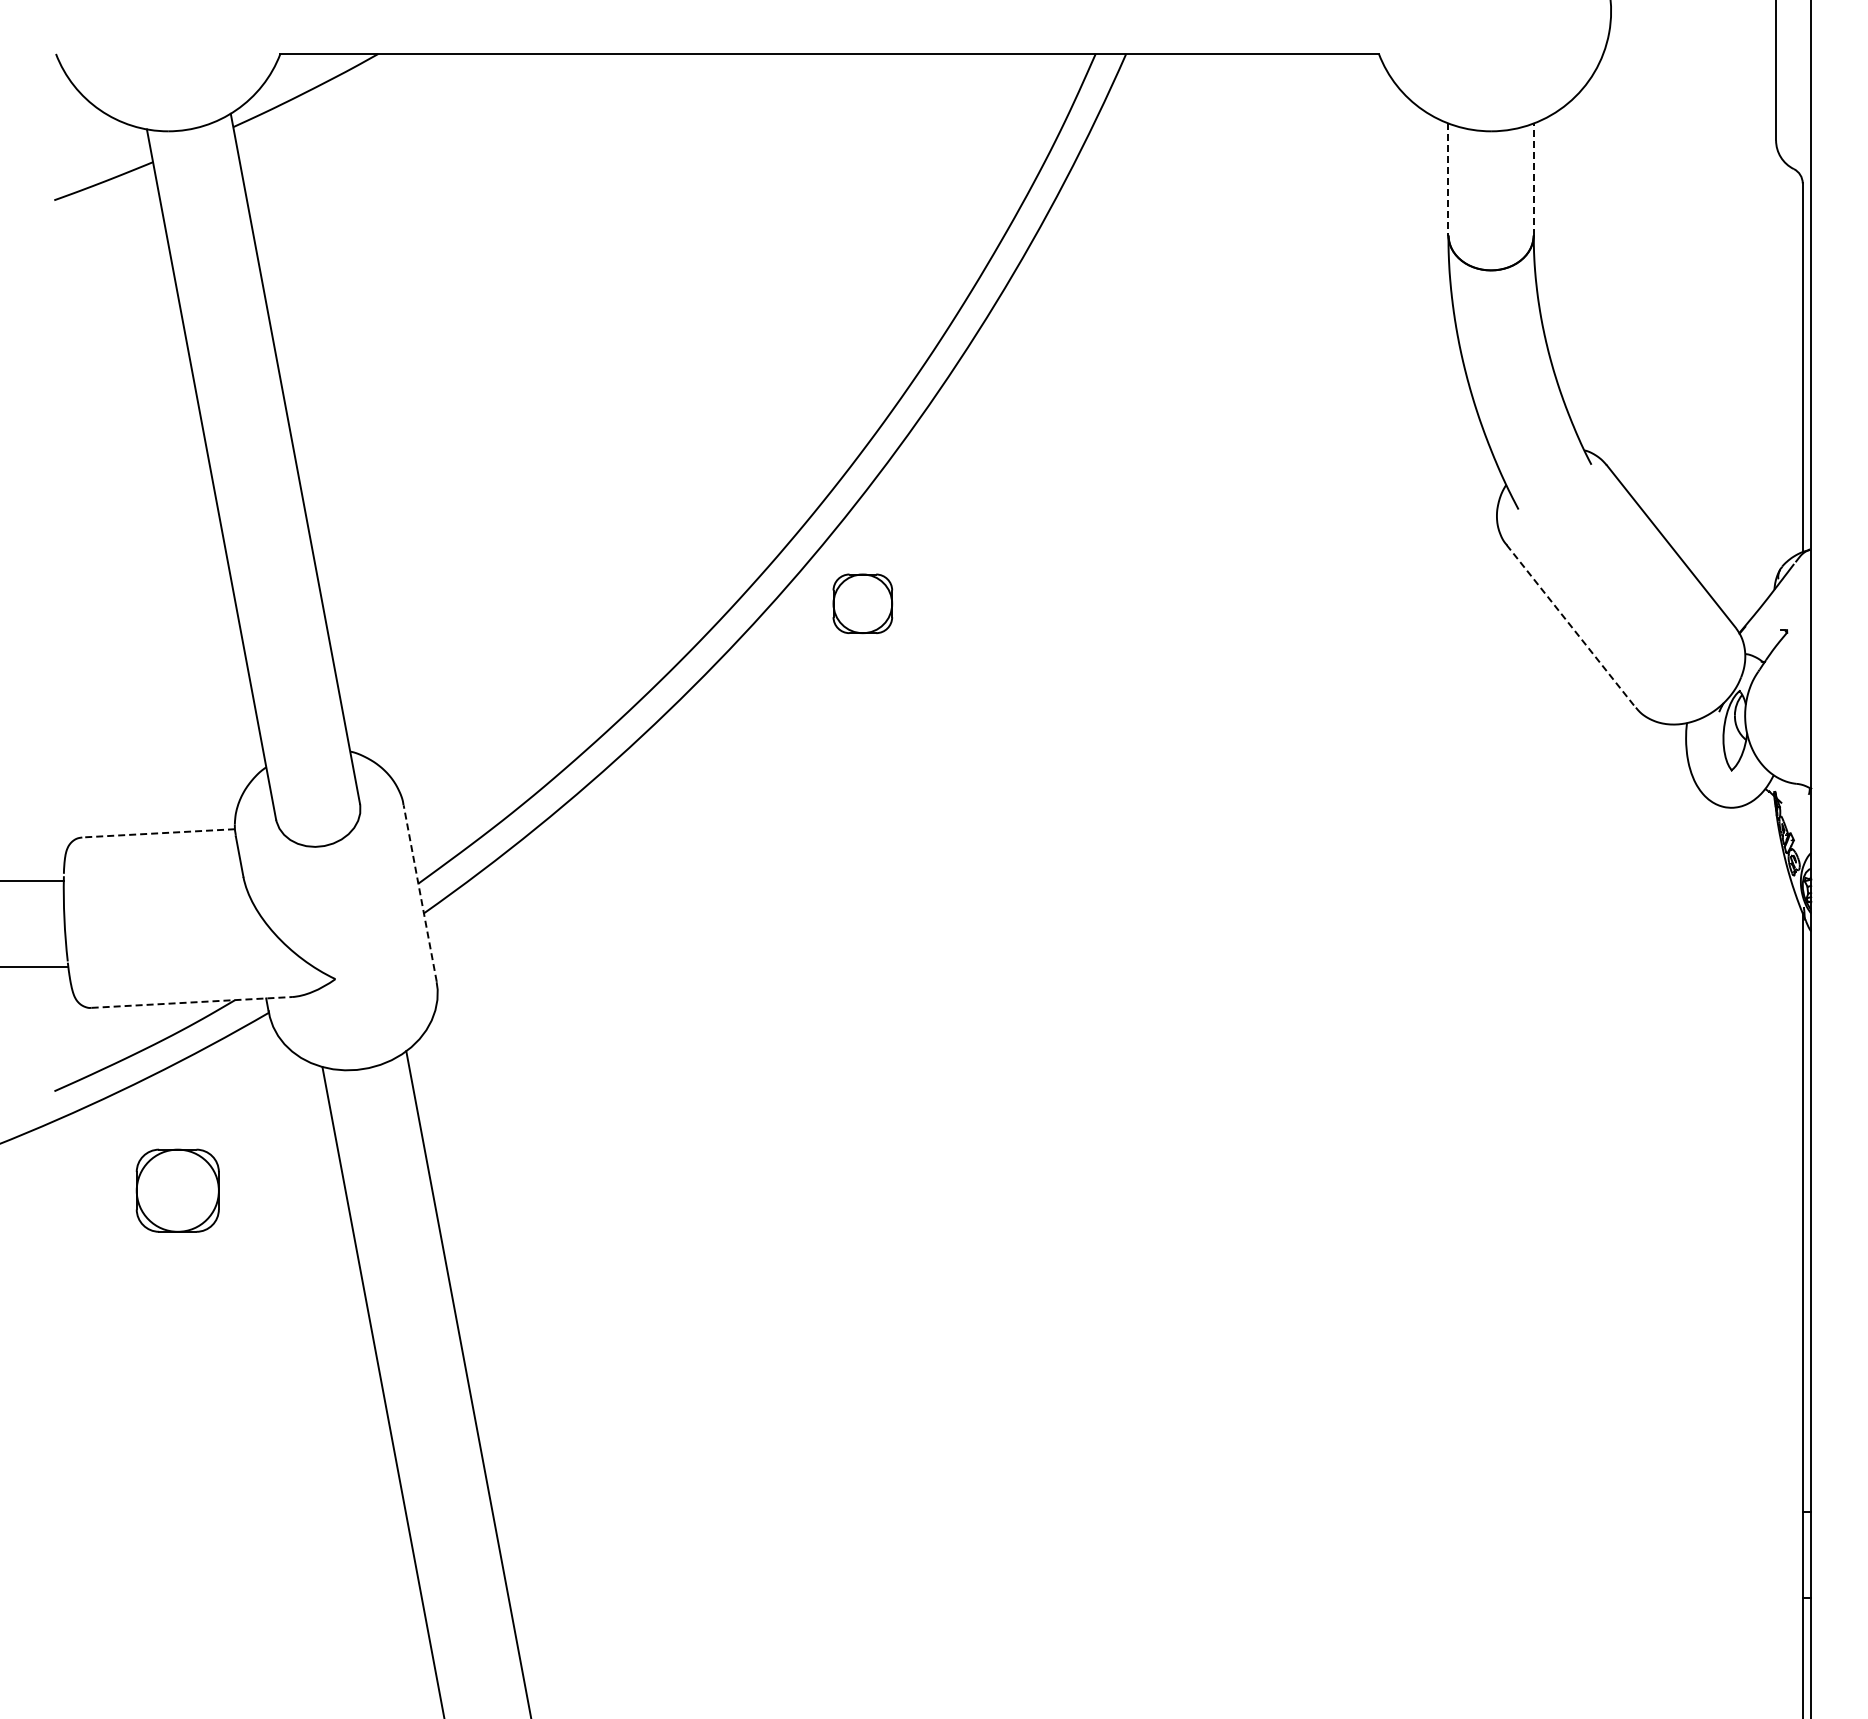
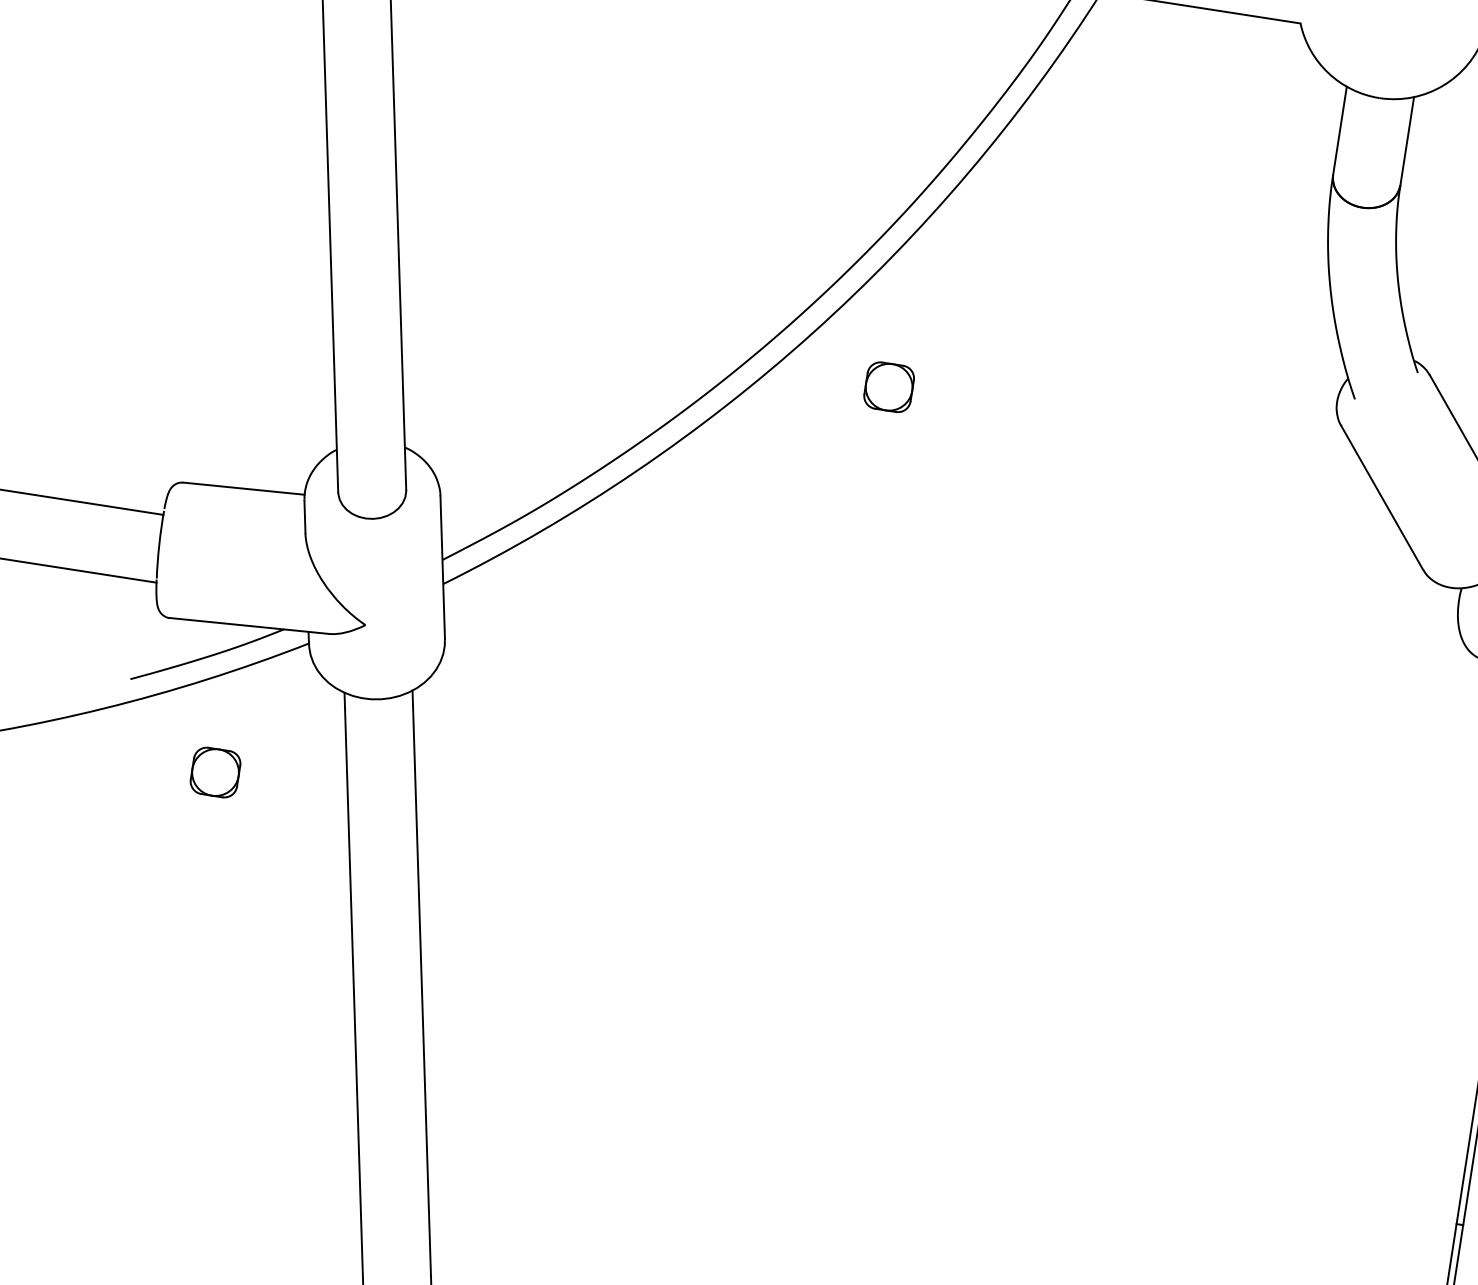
line: (1533, 179) -> (1407, 141), dashed -> solid
line: (1448, 180) -> (1339, 131), dashed -> solid
part: (862, 603) -> (888, 386), moved
line: (1570, 626) -> (1381, 497), dashed -> solid
line: (158, 833) -> (243, 488), dashed -> solid
line: (420, 893) -> (442, 568), dashed -> solid
line: (192, 1002) -> (250, 626), dashed -> solid
part: (177, 1190) -> (215, 772), size x0.71

